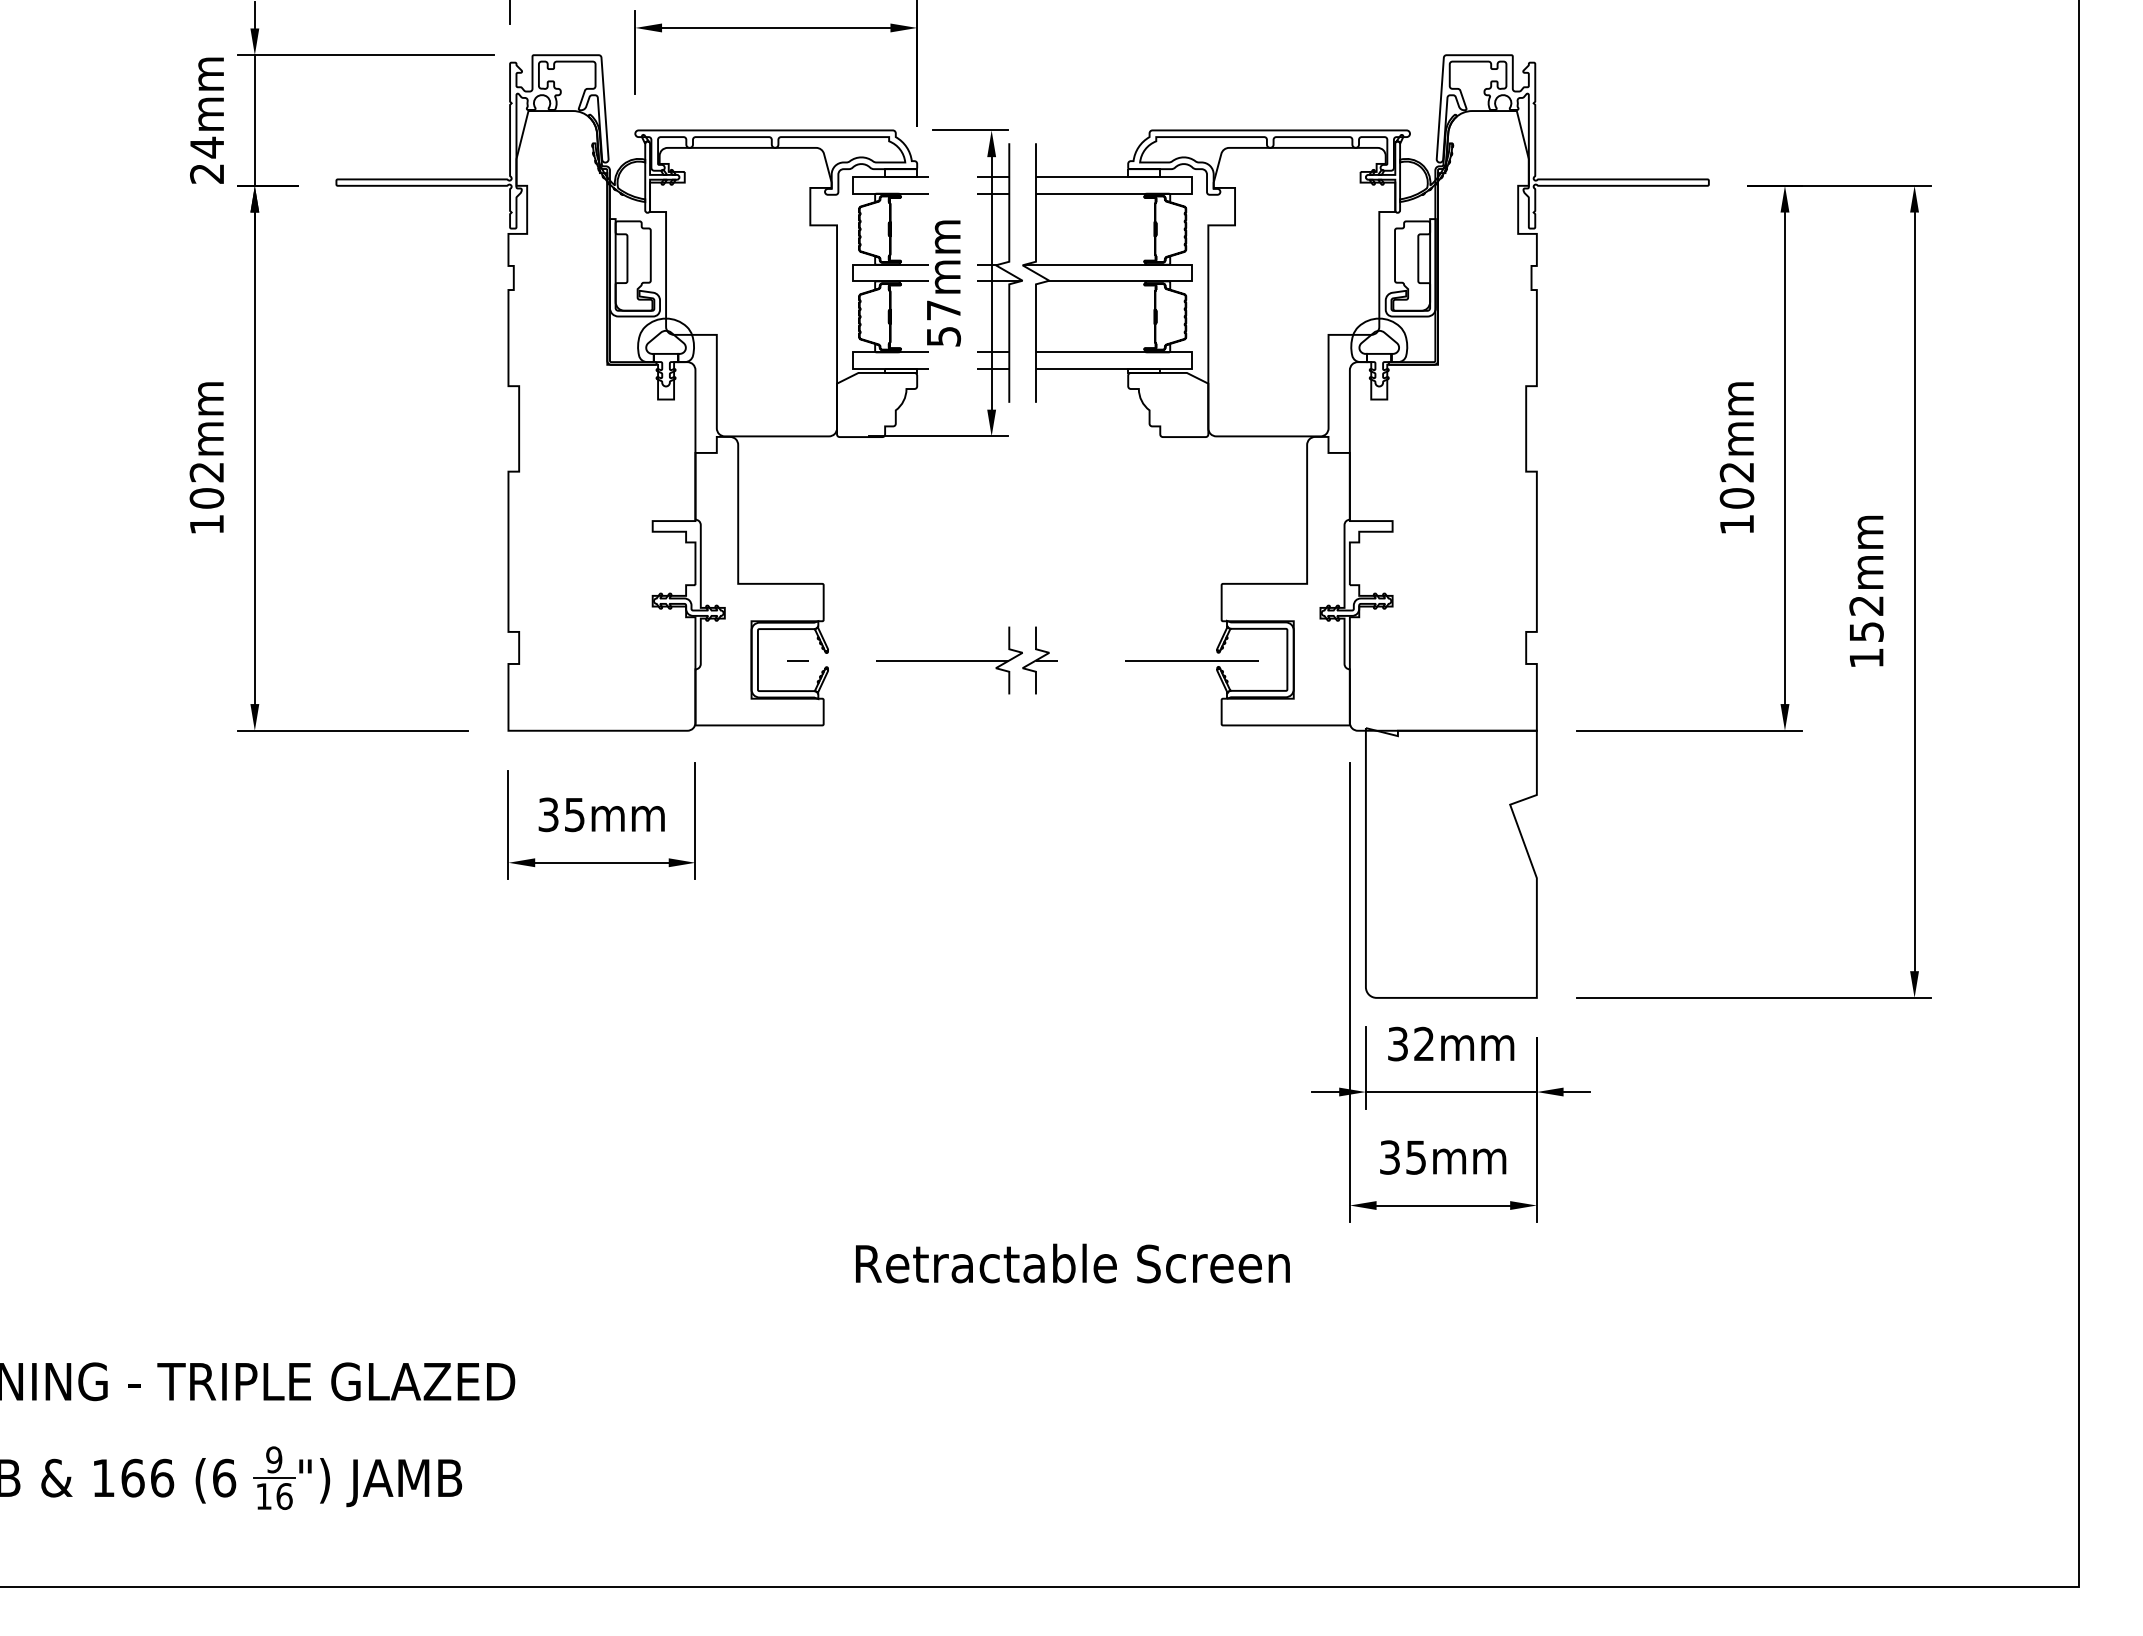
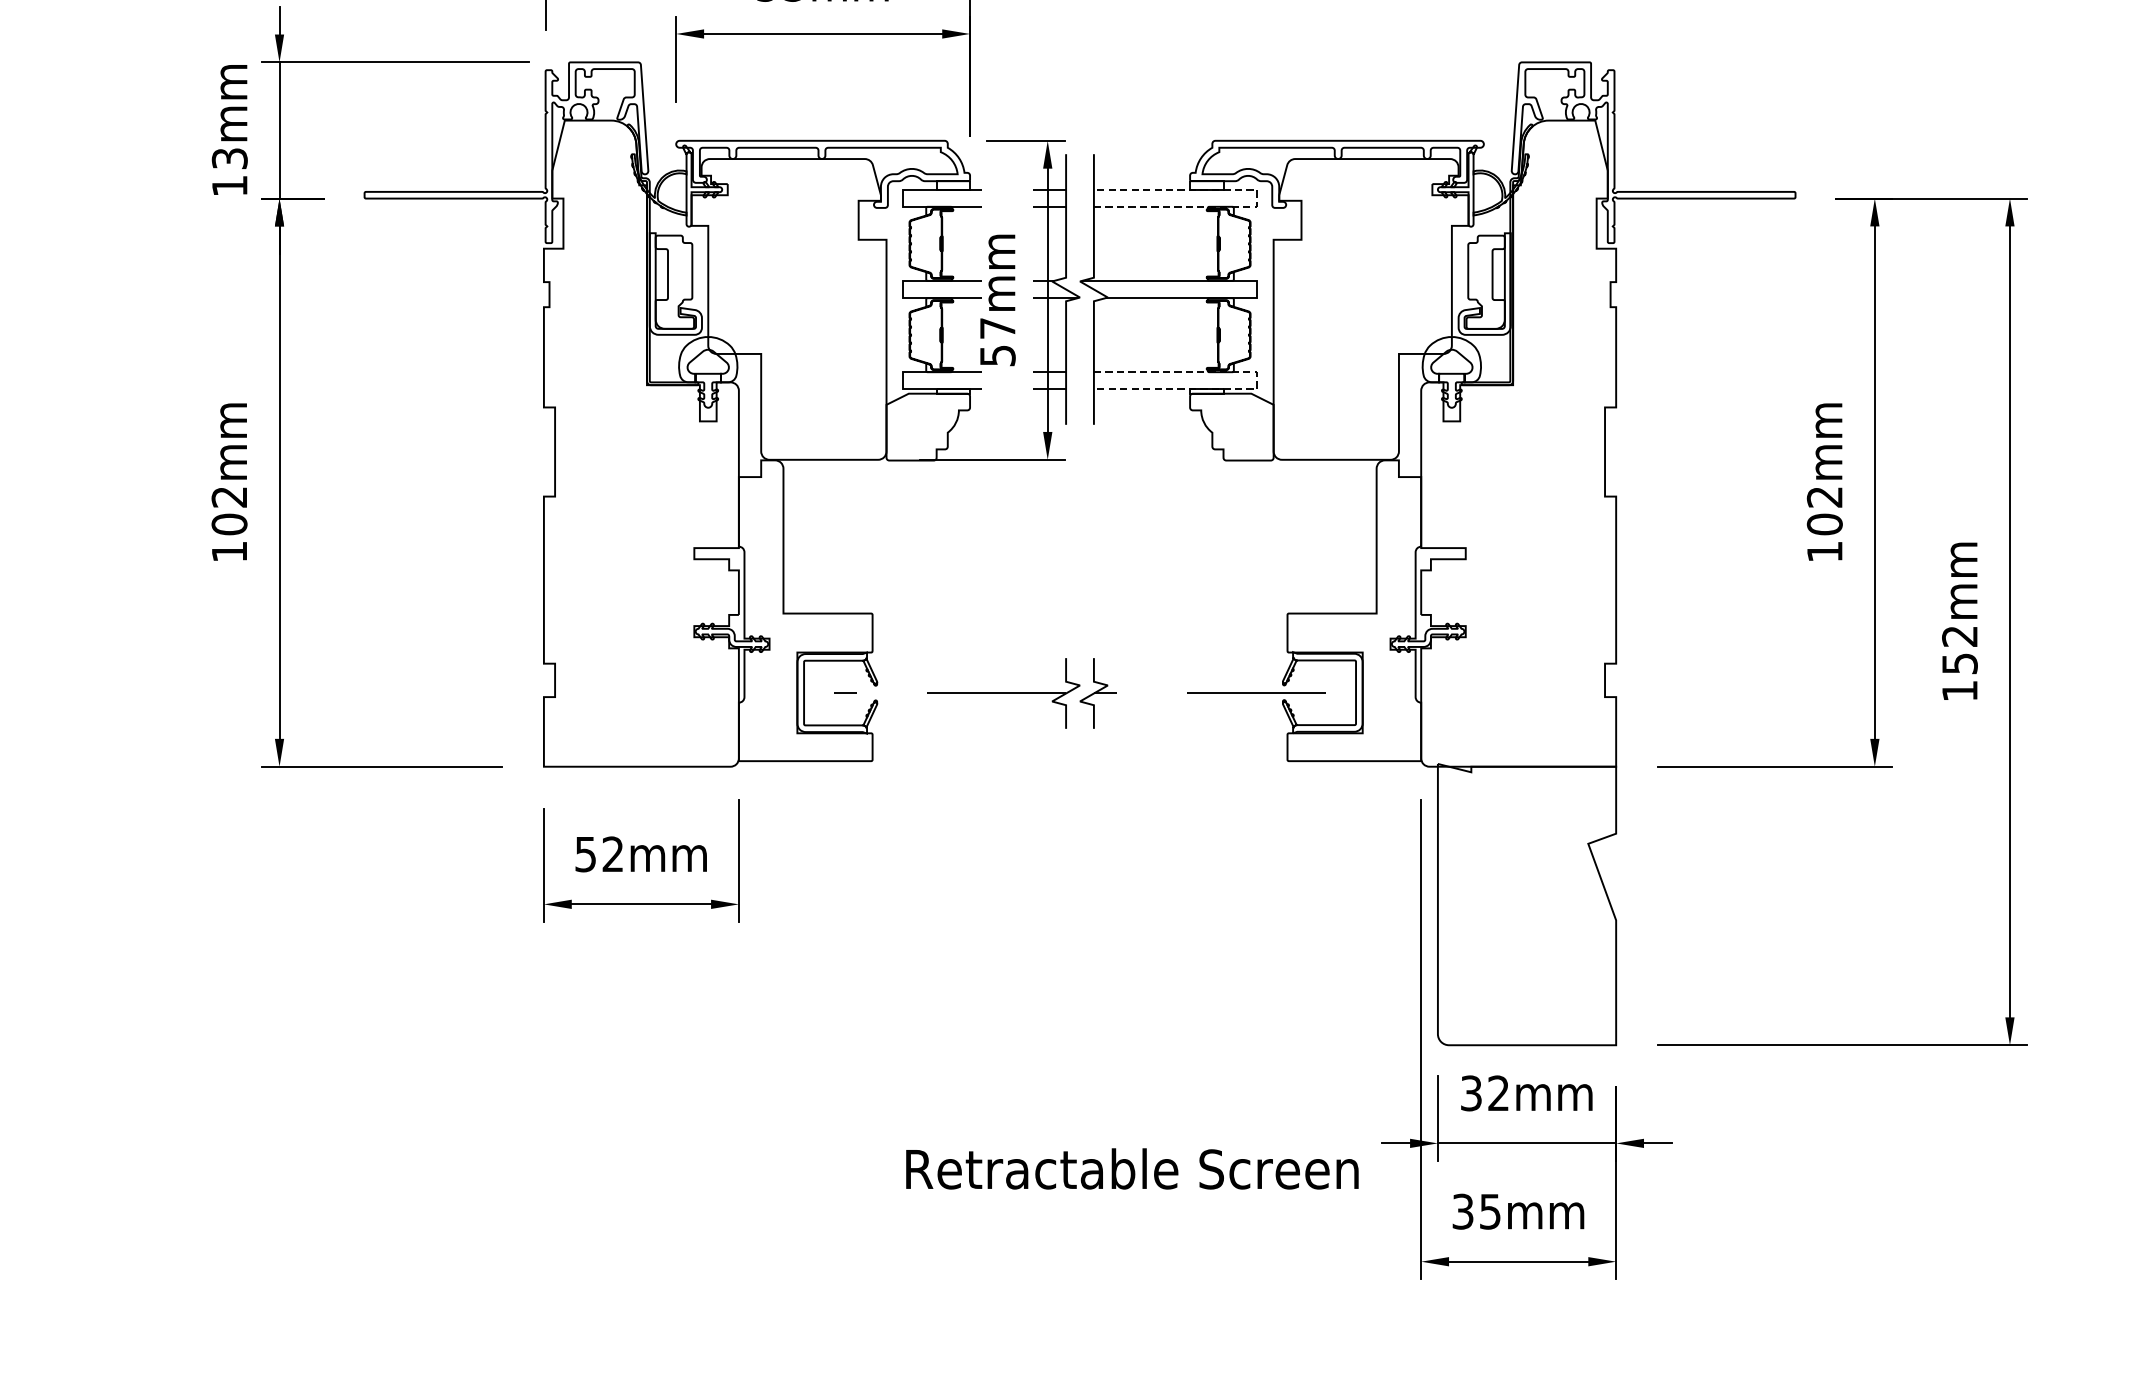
text: (207, 159) -> (230, 171), 24mm -> 13mm
line: (1192, 184) -> (1257, 197), solid -> dashed
line: (1192, 361) -> (1257, 381), solid -> dashed
text: (561, 814) -> (599, 854), 35mm -> 52mm
text: (1072, 1263) -> (1132, 1168), moved

